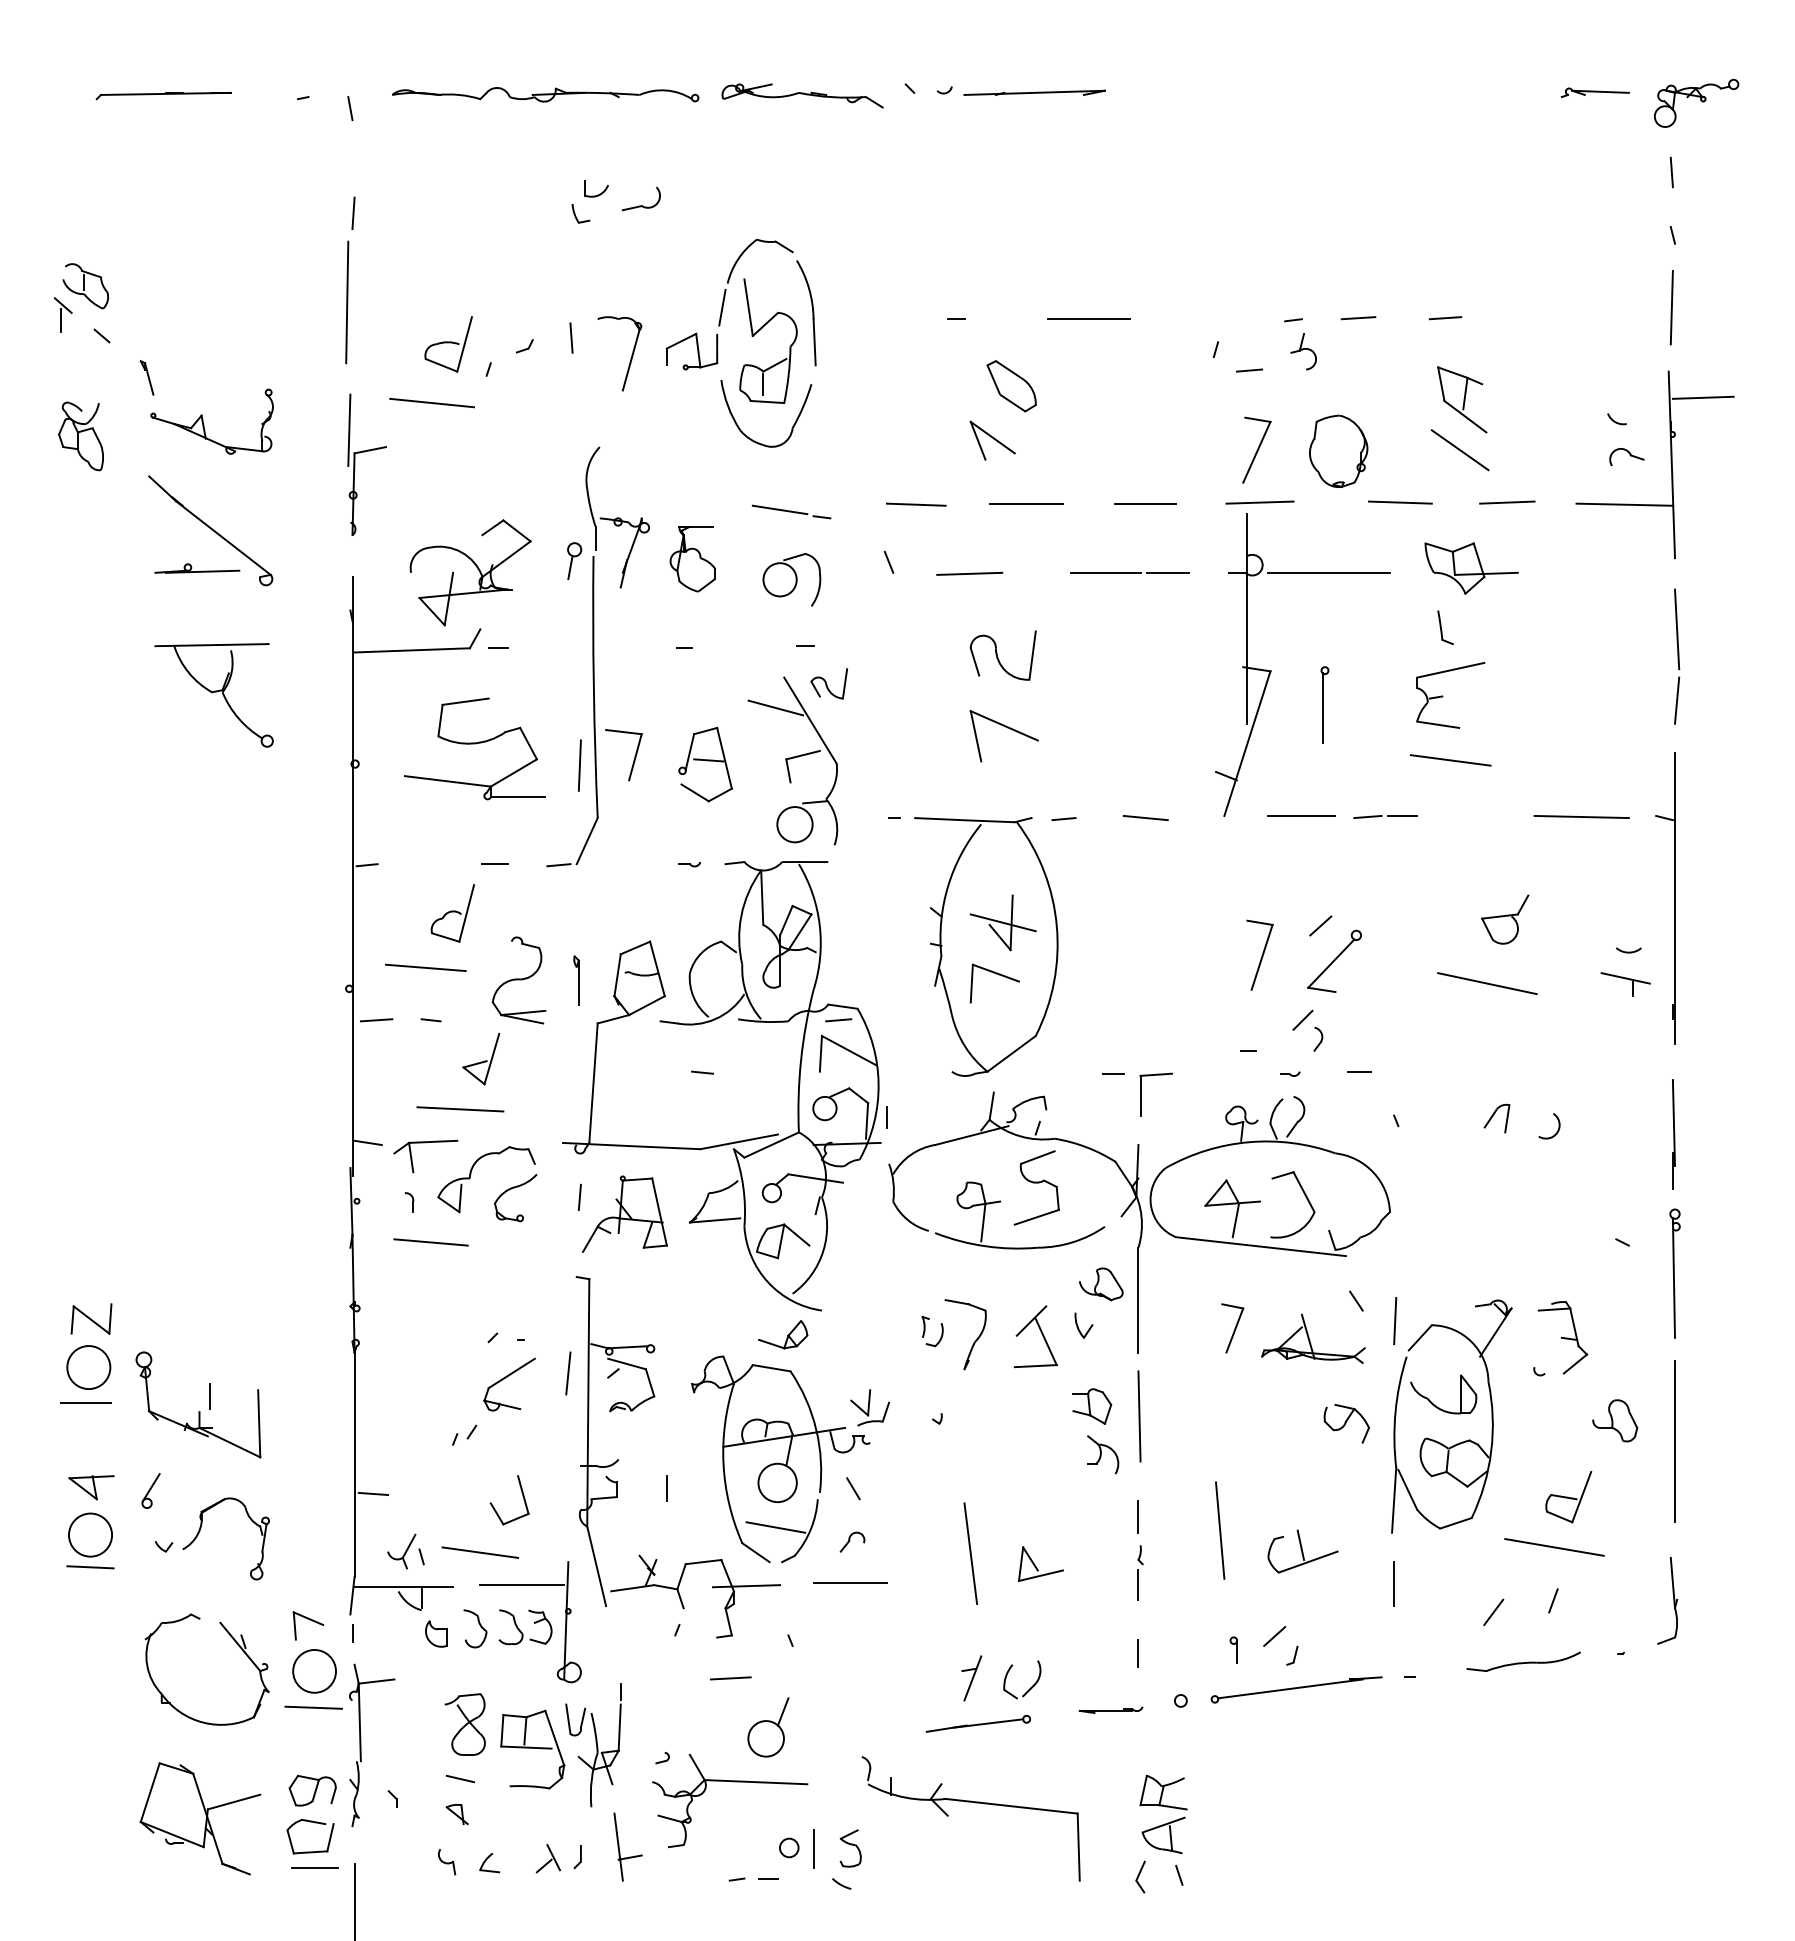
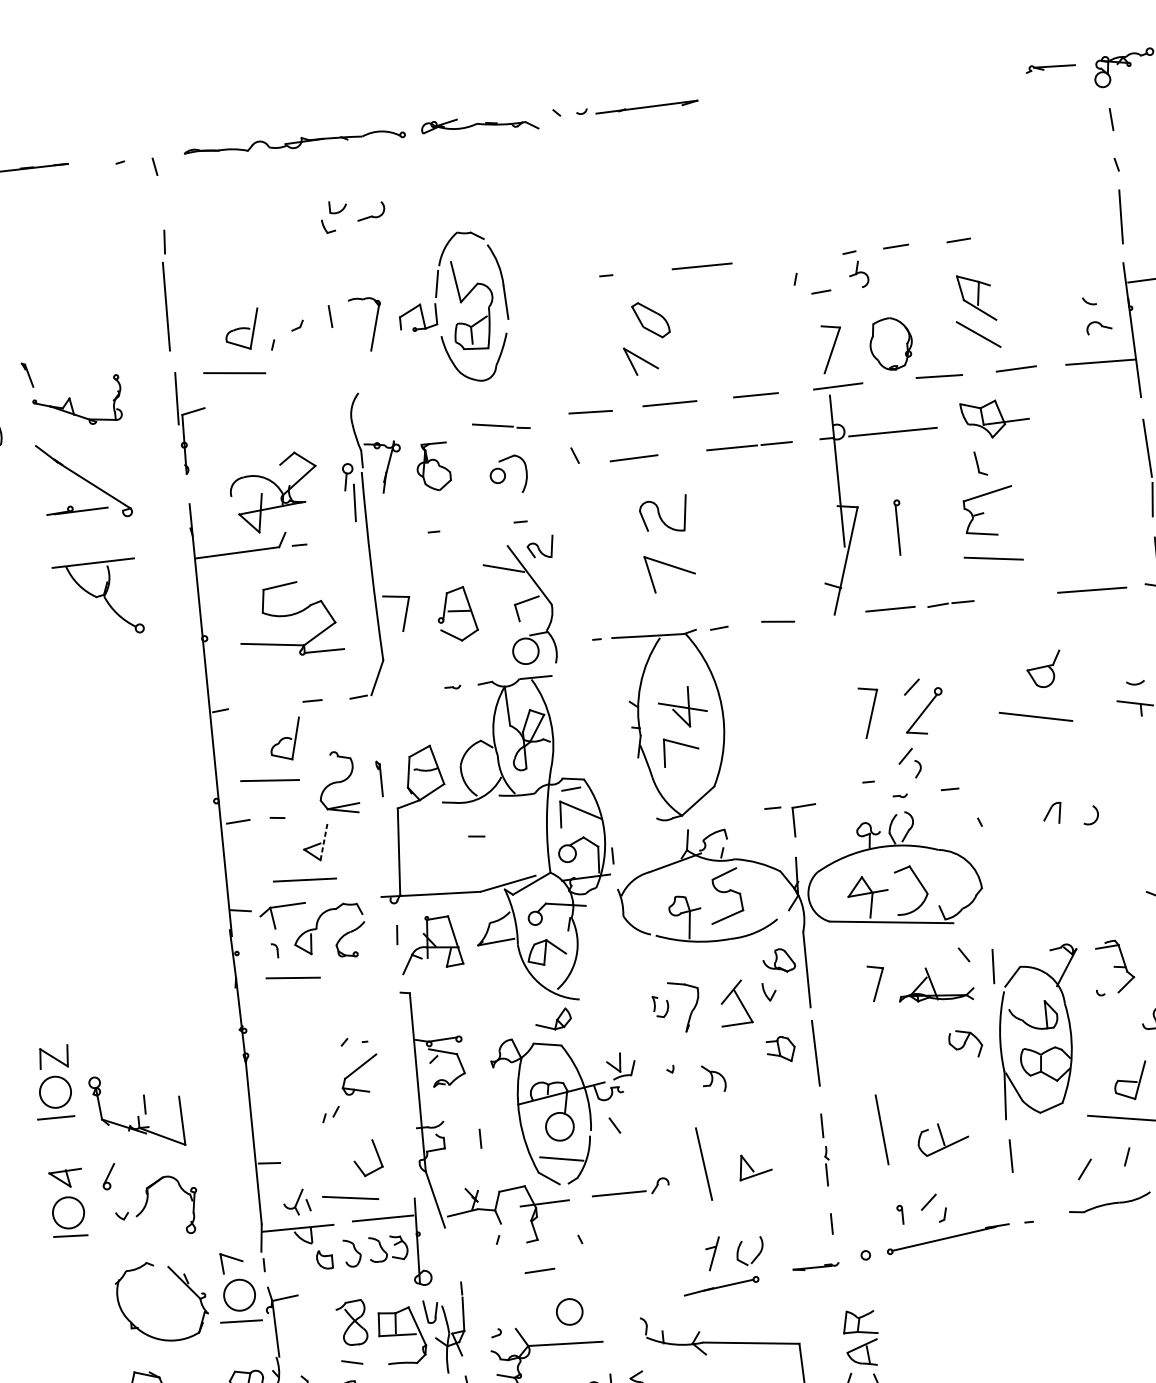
circle: (779, 579) -> (497, 475), size x0.6
line: (579, 765) -> (354, 502), moved
line: (492, 1058) -> (324, 841), solid -> dashed
line: (568, 1373) -> (401, 1062), removed
part: (1103, 1454) -> (714, 1078), moved
part: (852, 1541) -> (660, 1185), moved
line: (782, 1711) -> (579, 1291), removed

